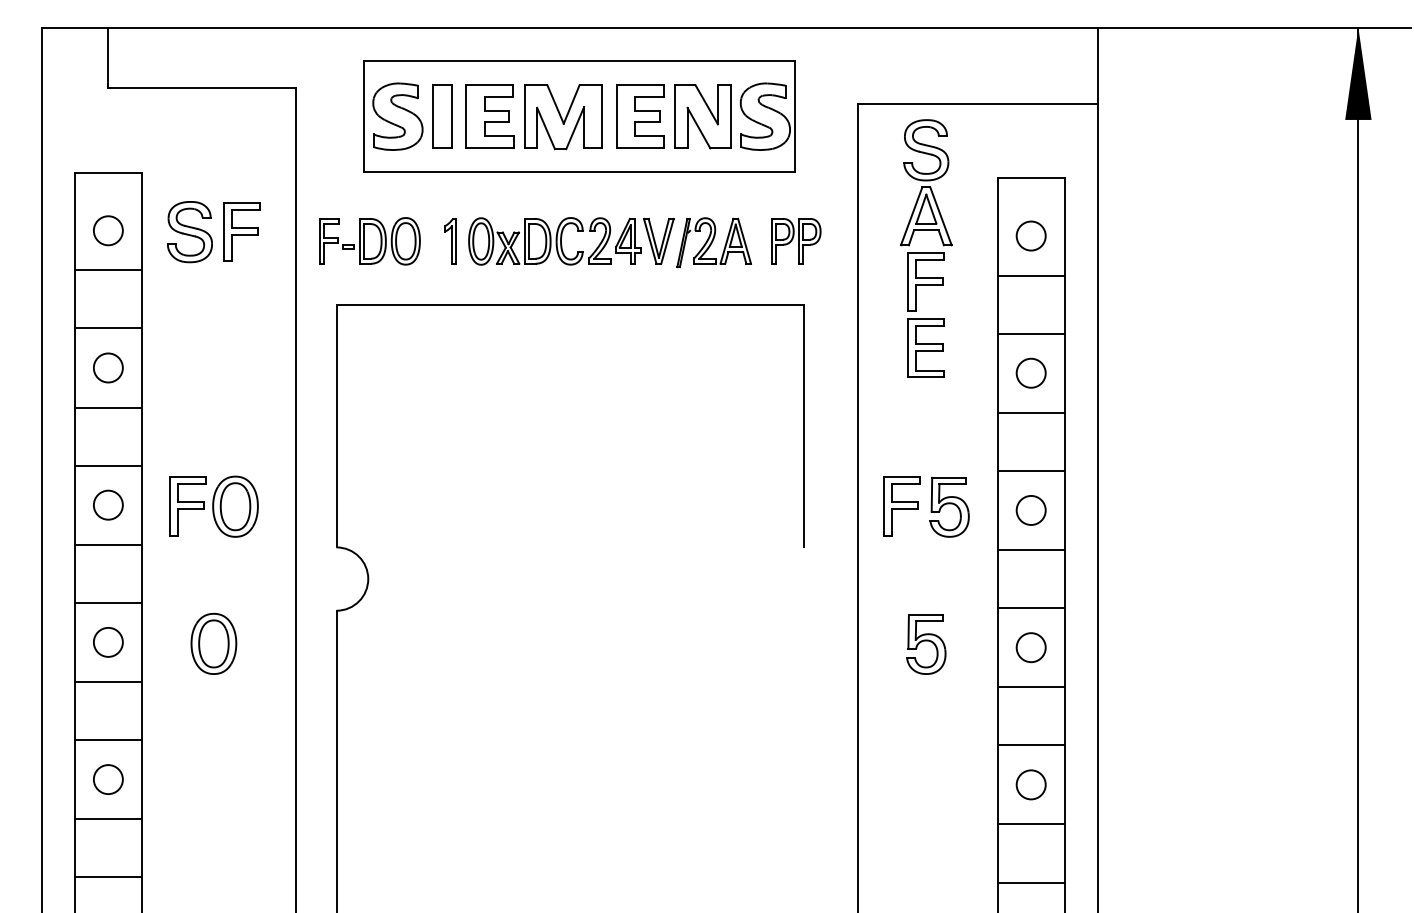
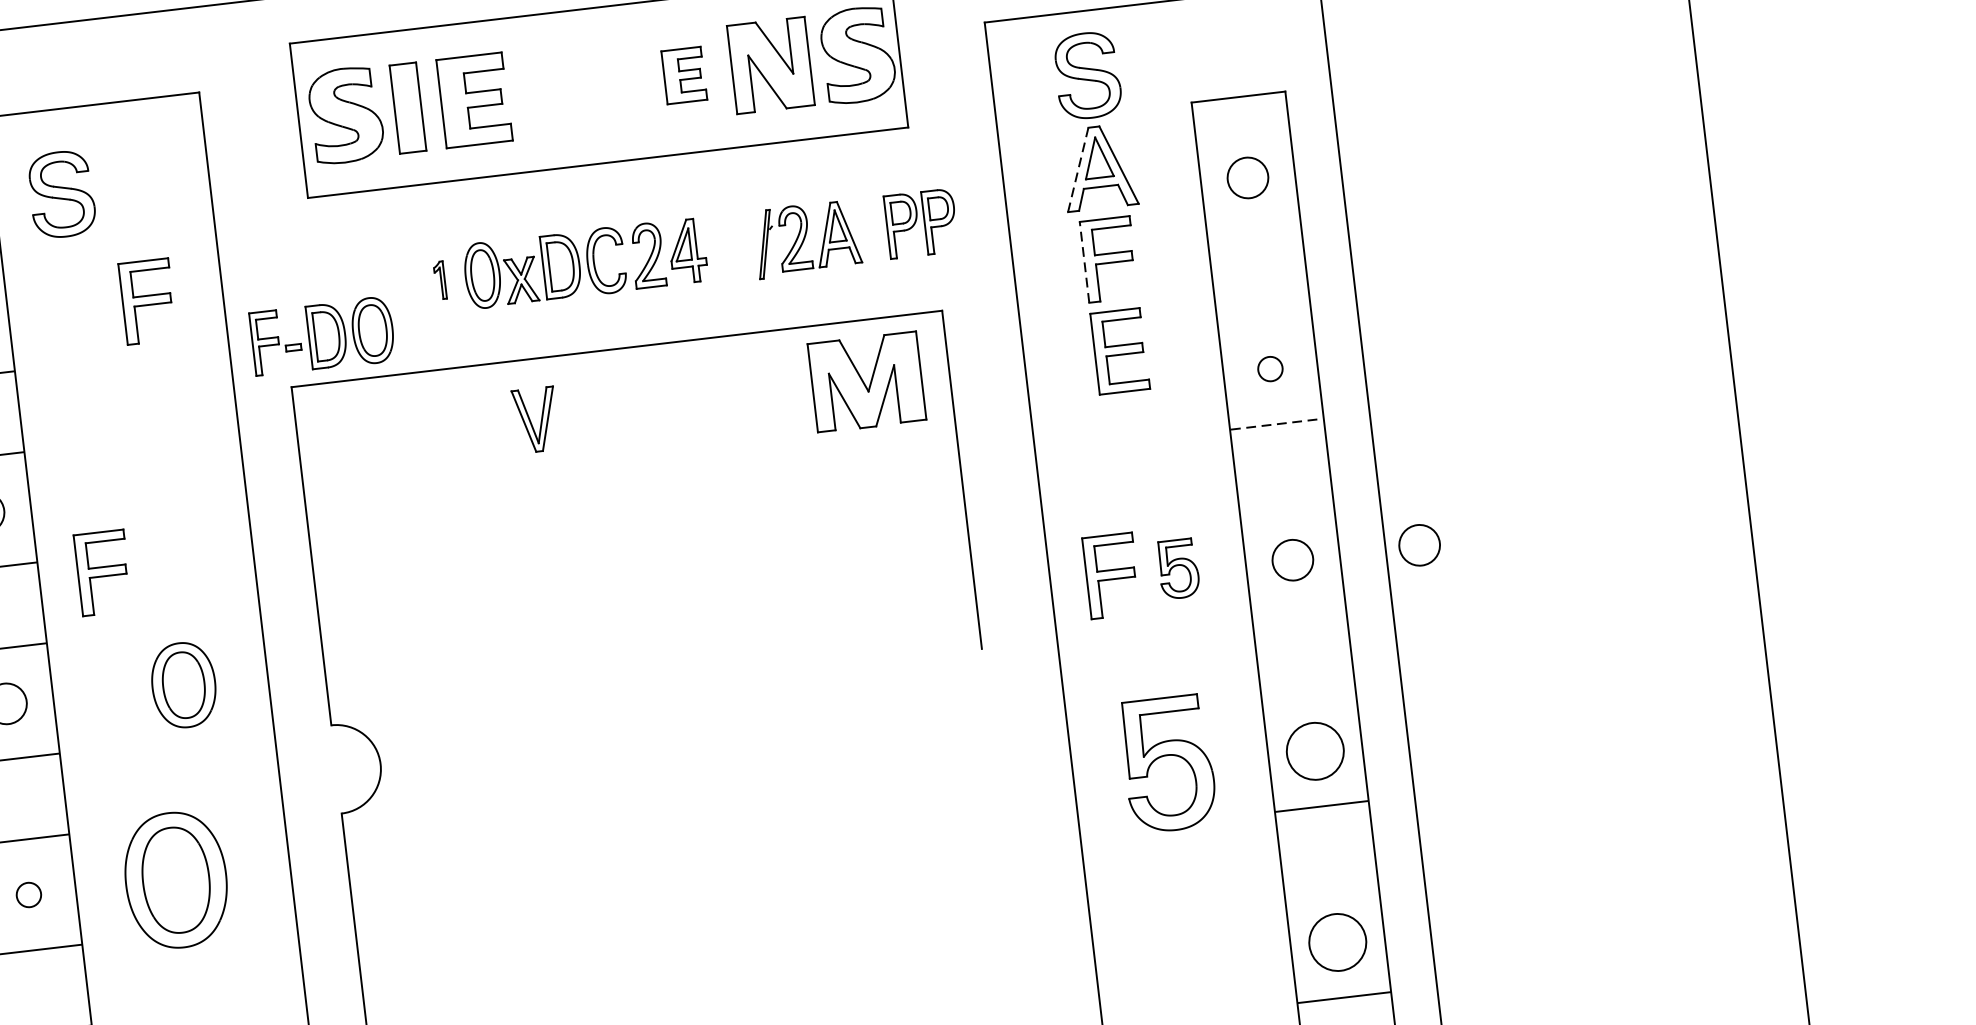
part: (640, 116) -> (684, 75), size x0.6
part: (563, 117) -> (867, 382), moved
line: (911, 216) -> (1078, 170), solid -> dashed
part: (189, 232) -> (61, 195), moved
part: (658, 240) -> (535, 419), moved
part: (369, 241) -> (322, 336), moved
part: (450, 241) -> (439, 280), size x0.6
line: (1031, 275) -> (1254, 232), removed
line: (908, 281) -> (1084, 261), solid -> dashed
line: (1031, 333) -> (1264, 313), removed
circle: (1030, 372) -> (1269, 368), size x0.6
line: (1031, 412) -> (1277, 423), solid -> dashed
line: (1031, 470) -> (1286, 504), removed
part: (187, 506) -> (102, 572), moved
part: (949, 506) -> (1178, 568), size x0.7
circle: (1121, 510) -> (1418, 545), added
line: (1031, 550) -> (1299, 615), removed
line: (1031, 608) -> (1309, 696), removed
circle: (107, 641) -> (27, 893), size x0.6
part: (213, 643) -> (175, 879), size x1.6
part: (926, 644) -> (1168, 764), size x1.6
circle: (1030, 647) -> (1314, 751), size x1.4
line: (1031, 745) -> (1331, 887), removed
circle: (1030, 784) -> (1336, 942), size x1.4

